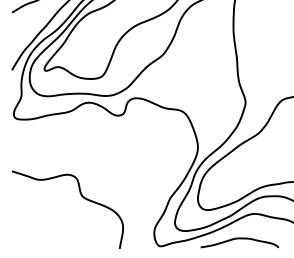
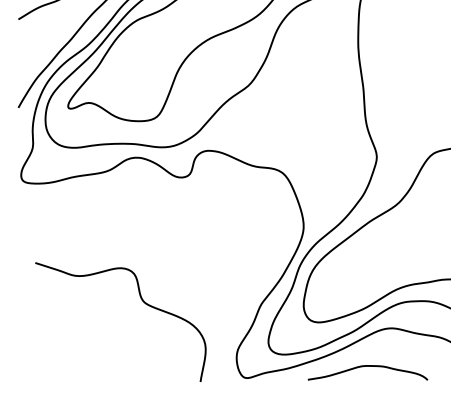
curve: (80, 195) -> (140, 300), moved

